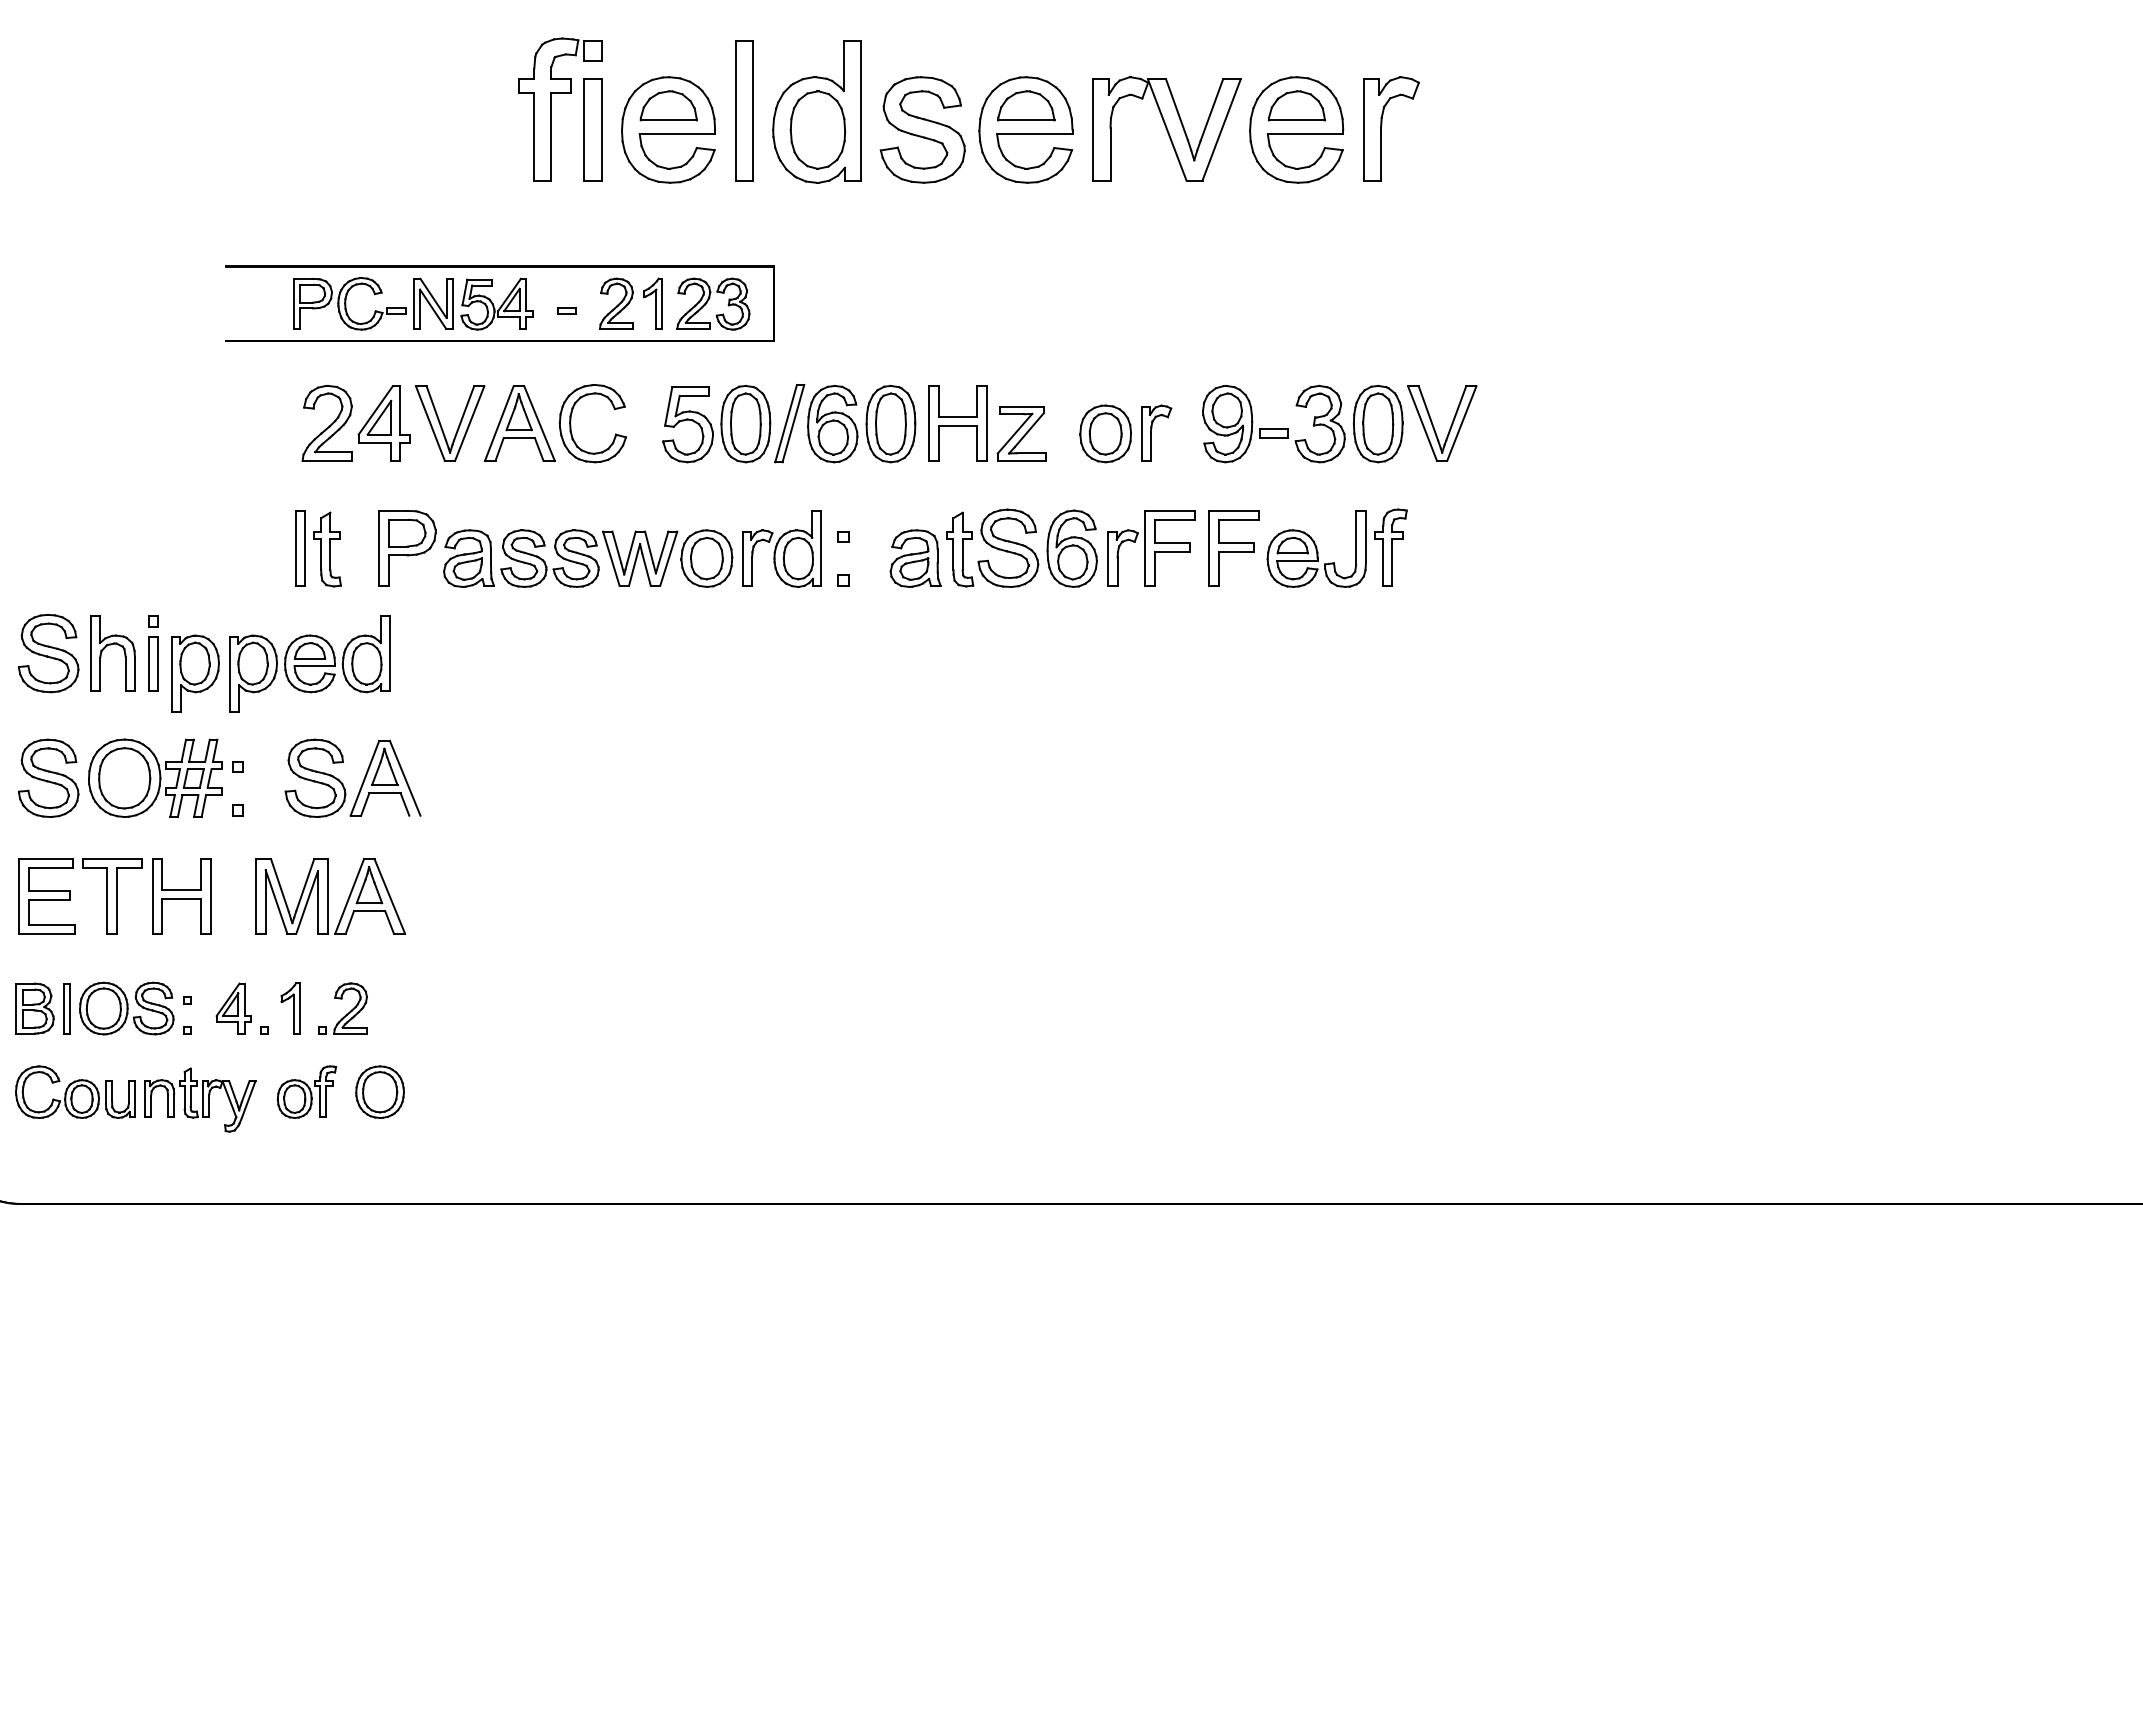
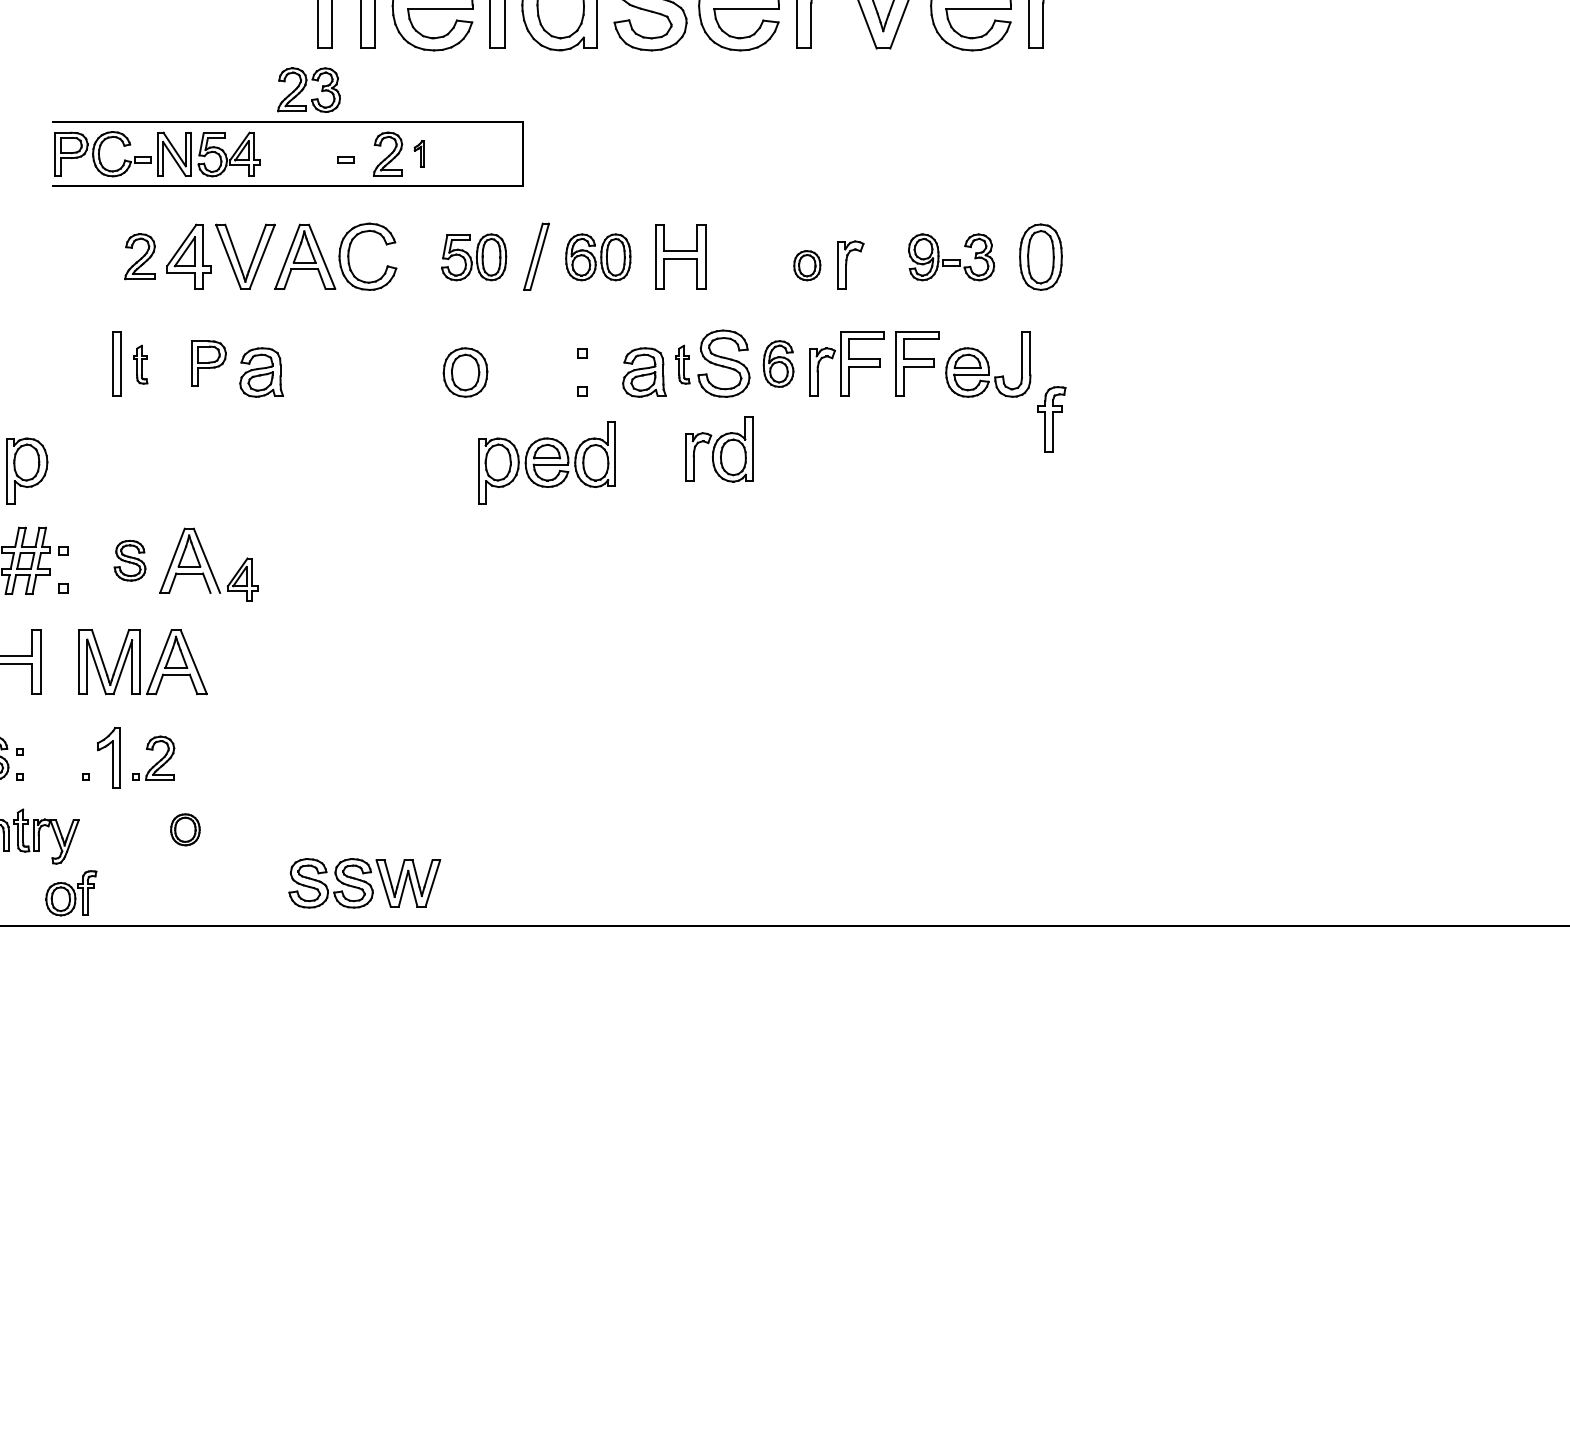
part: (413, 303) -> (157, 153), moved
part: (652, 303) -> (418, 153), size x0.6
part: (713, 303) -> (309, 89), moved
part: (326, 423) -> (139, 256), size x0.7
part: (716, 424) -> (473, 257), size x0.7
part: (861, 424) -> (598, 257), size x0.7
part: (1273, 424) -> (951, 257), size x0.7
part: (1450, 425) -> (1102, 258), removed
part: (1021, 433) -> (735, 265), removed
part: (1105, 433) -> (807, 265), size x0.6
part: (1390, 547) -> (1051, 419), moved
part: (407, 548) -> (208, 363), size x0.7
part: (781, 548) -> (718, 448), moved
part: (1071, 548) -> (778, 363), size x0.7
part: (327, 549) -> (140, 364), size x0.6
part: (960, 549) -> (682, 364), size x0.6
part: (589, 558) -> (364, 883), moved
part: (309, 663) -> (546, 462), moved
part: (315, 777) -> (130, 560), size x0.6
part: (233, 1008) -> (242, 579), moved
part: (290, 1008) -> (108, 758), size x1.4
part: (306, 1091) -> (70, 892), moved
part: (379, 1091) -> (184, 829), size x0.7

